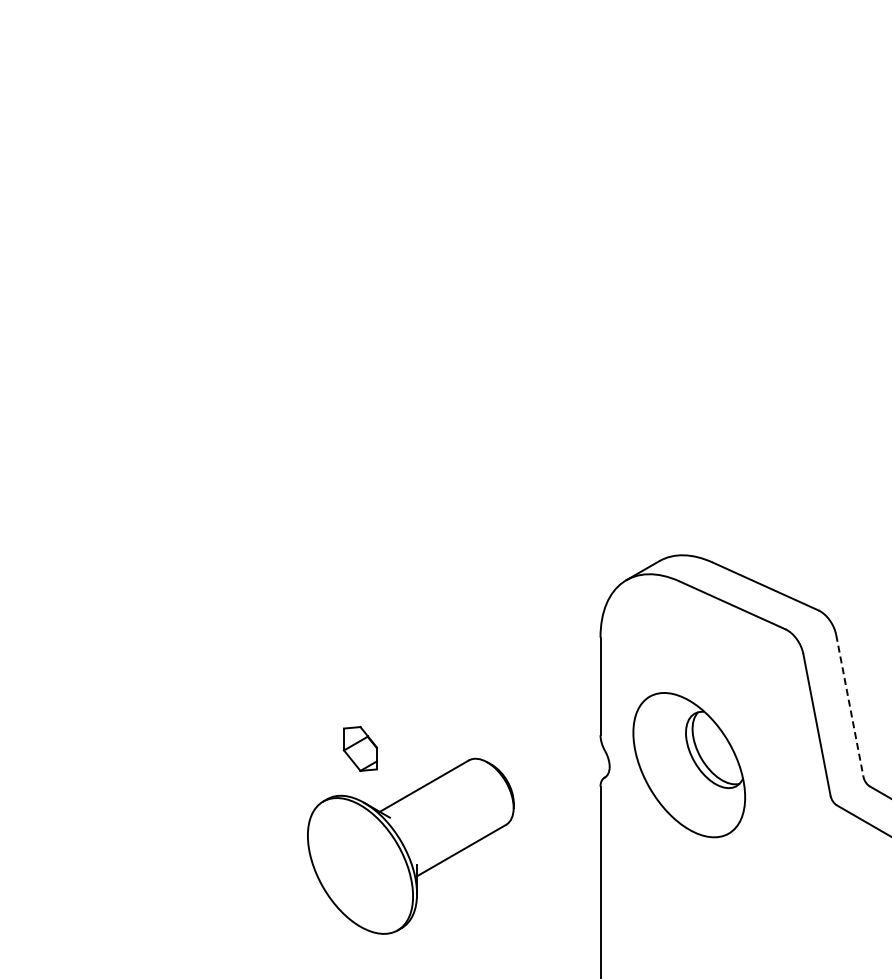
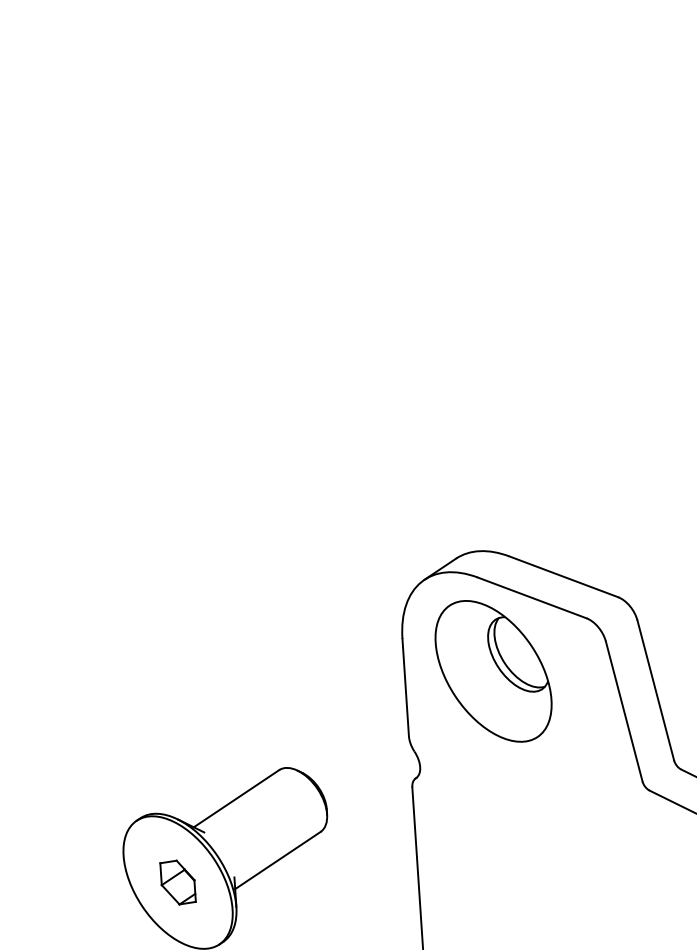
line: (849, 706) -> (655, 691), dashed -> solid
part: (359, 749) -> (177, 883), moved
part: (688, 765) -> (492, 671), moved

